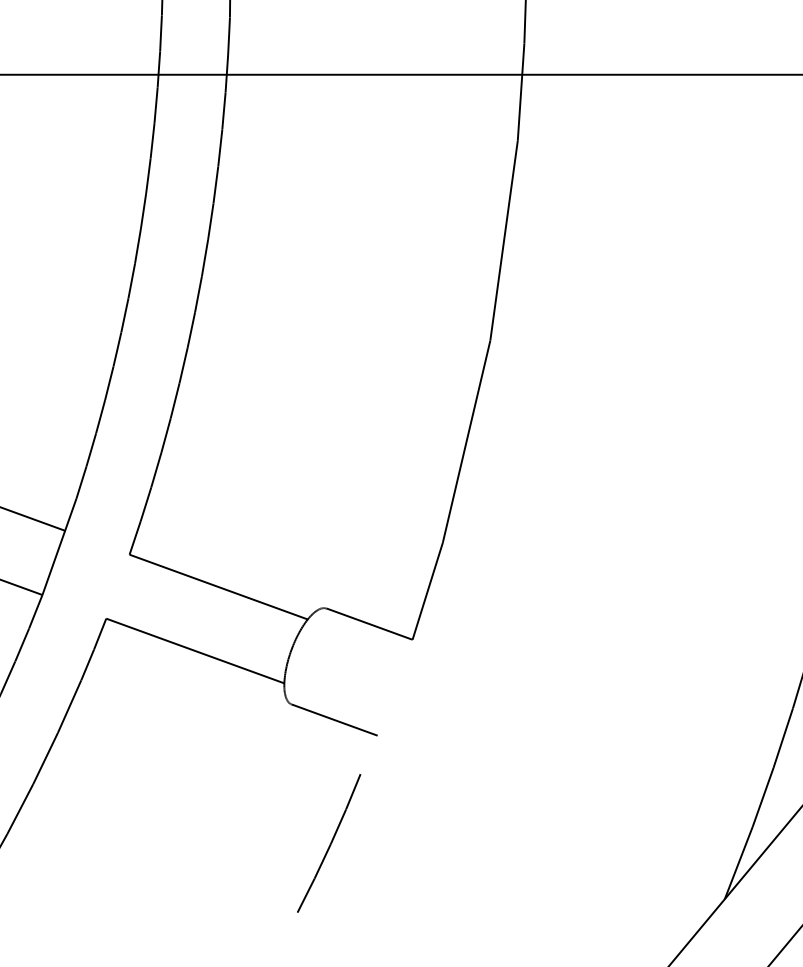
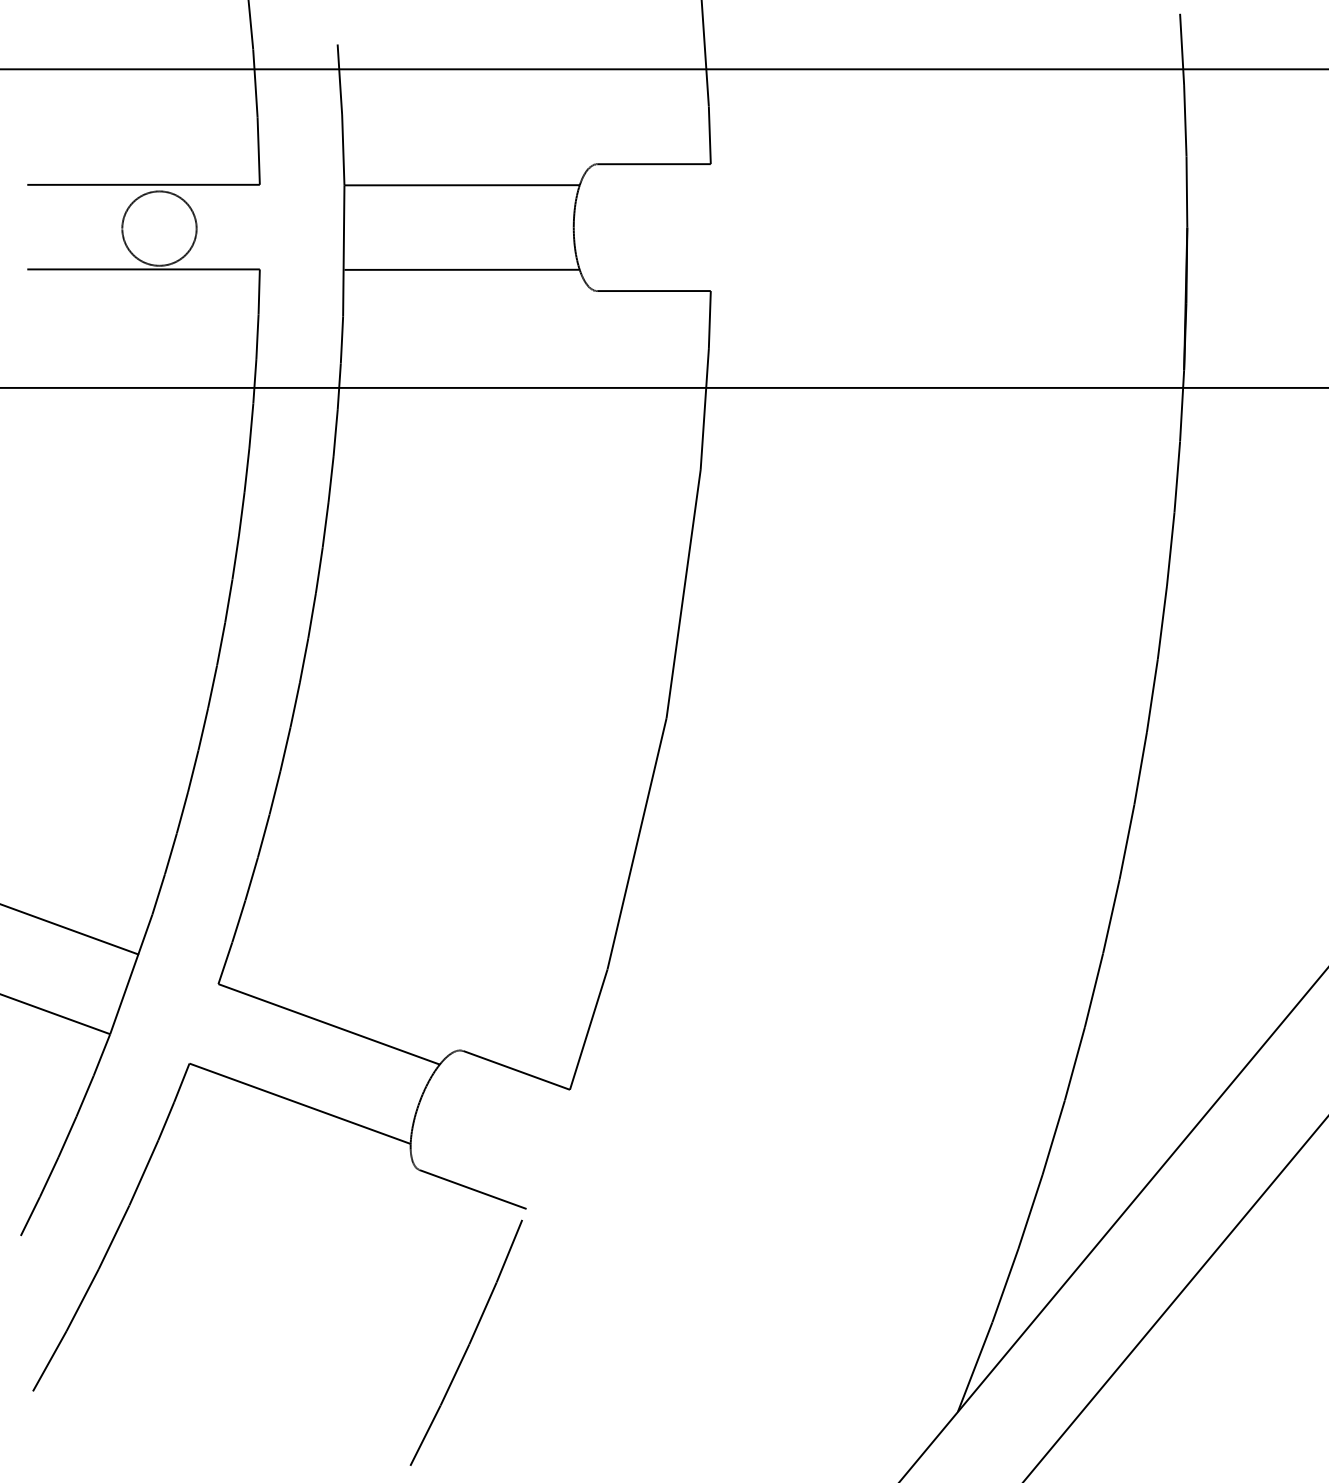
part: (328, 843) -> (465, 1342), size x1.43

